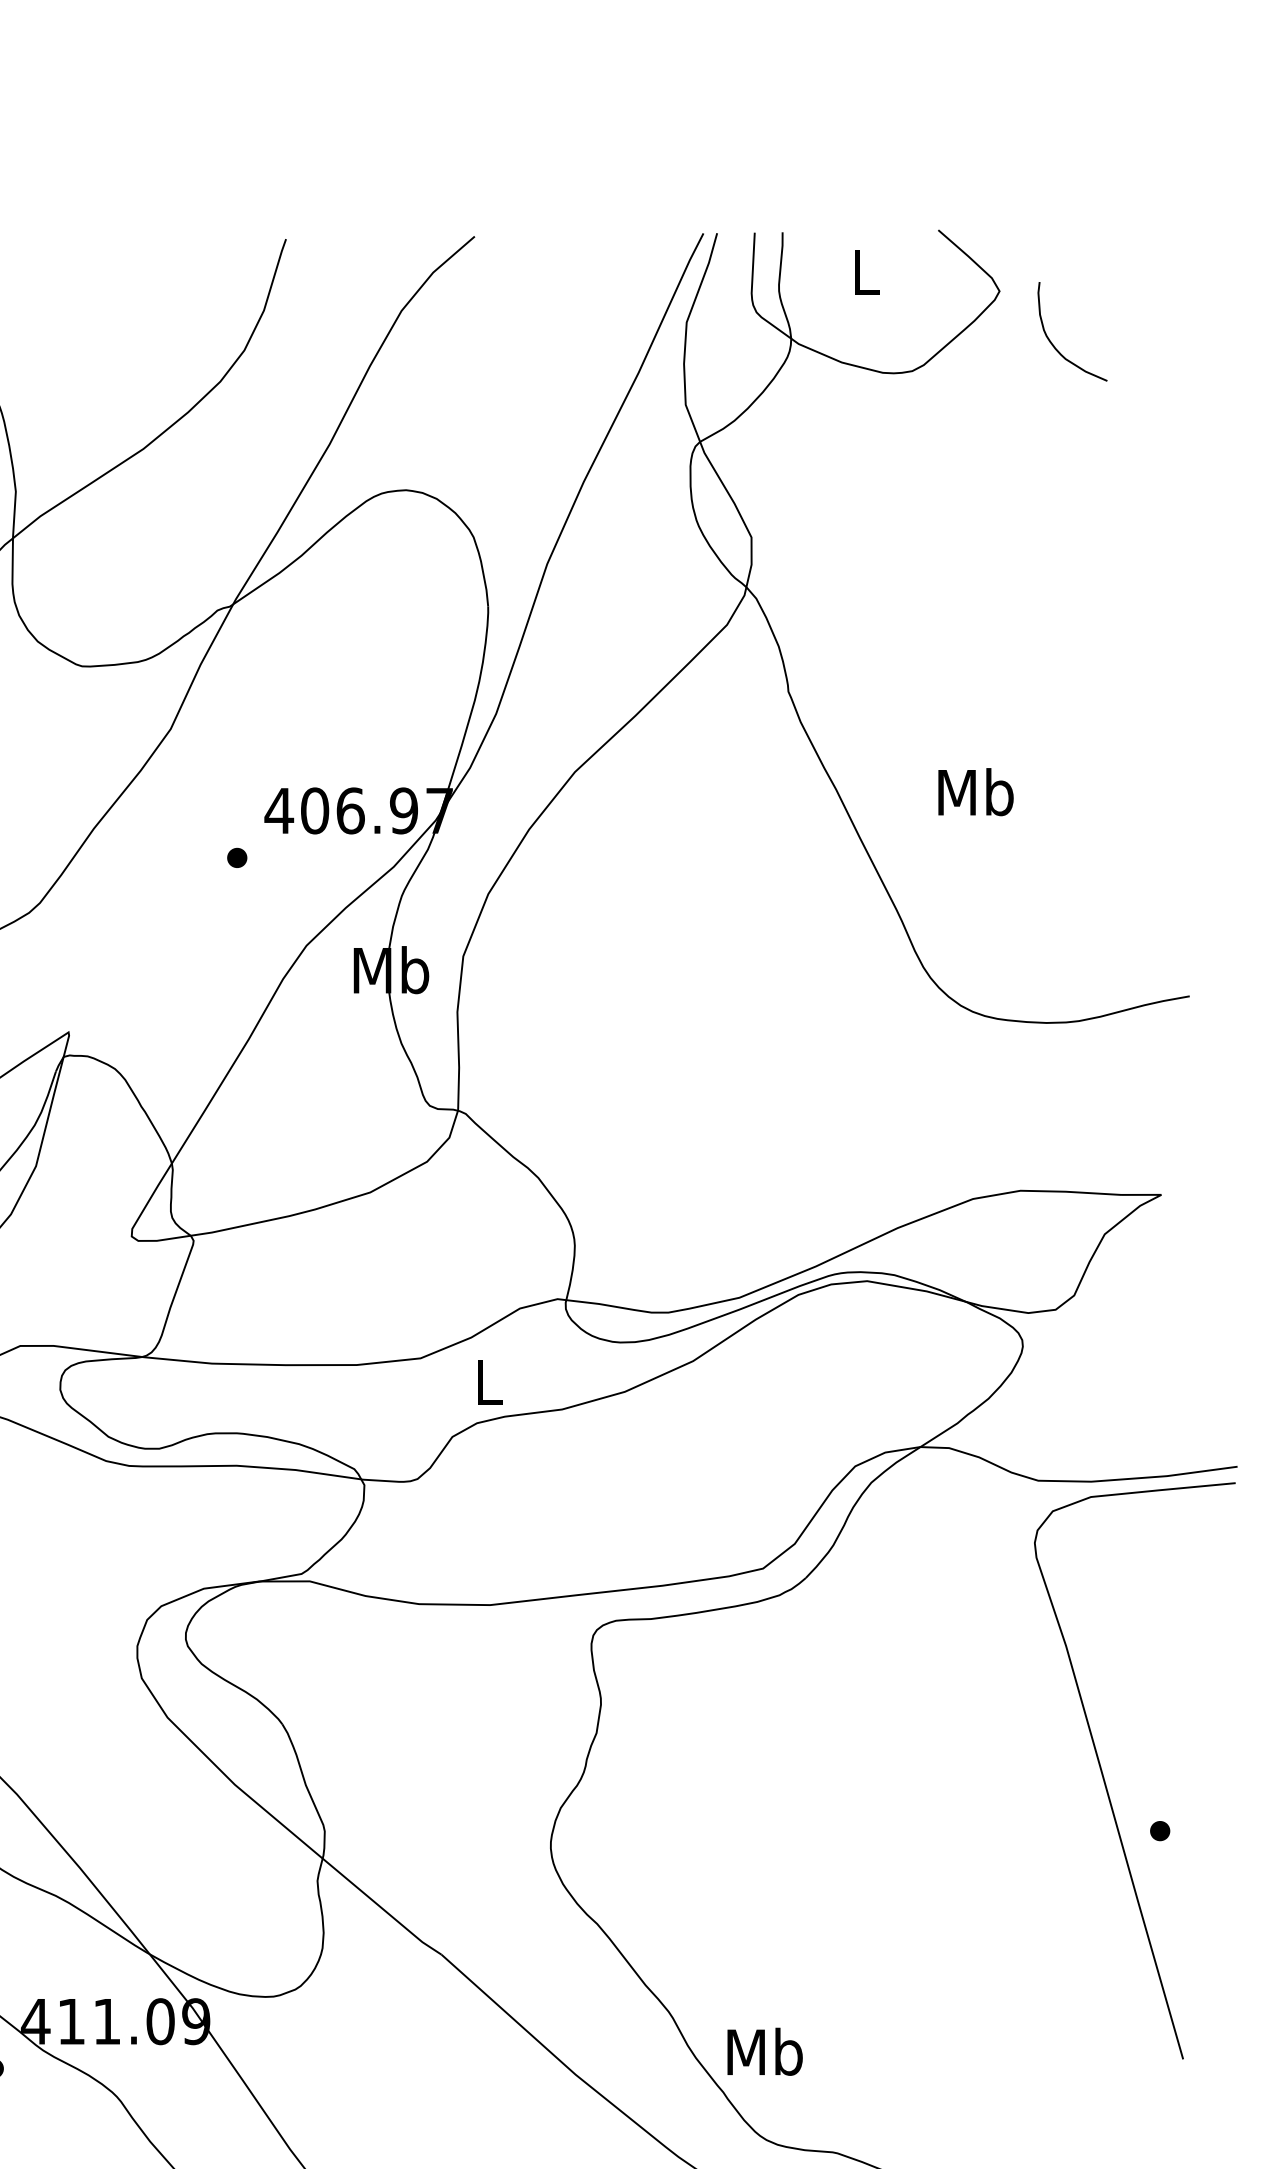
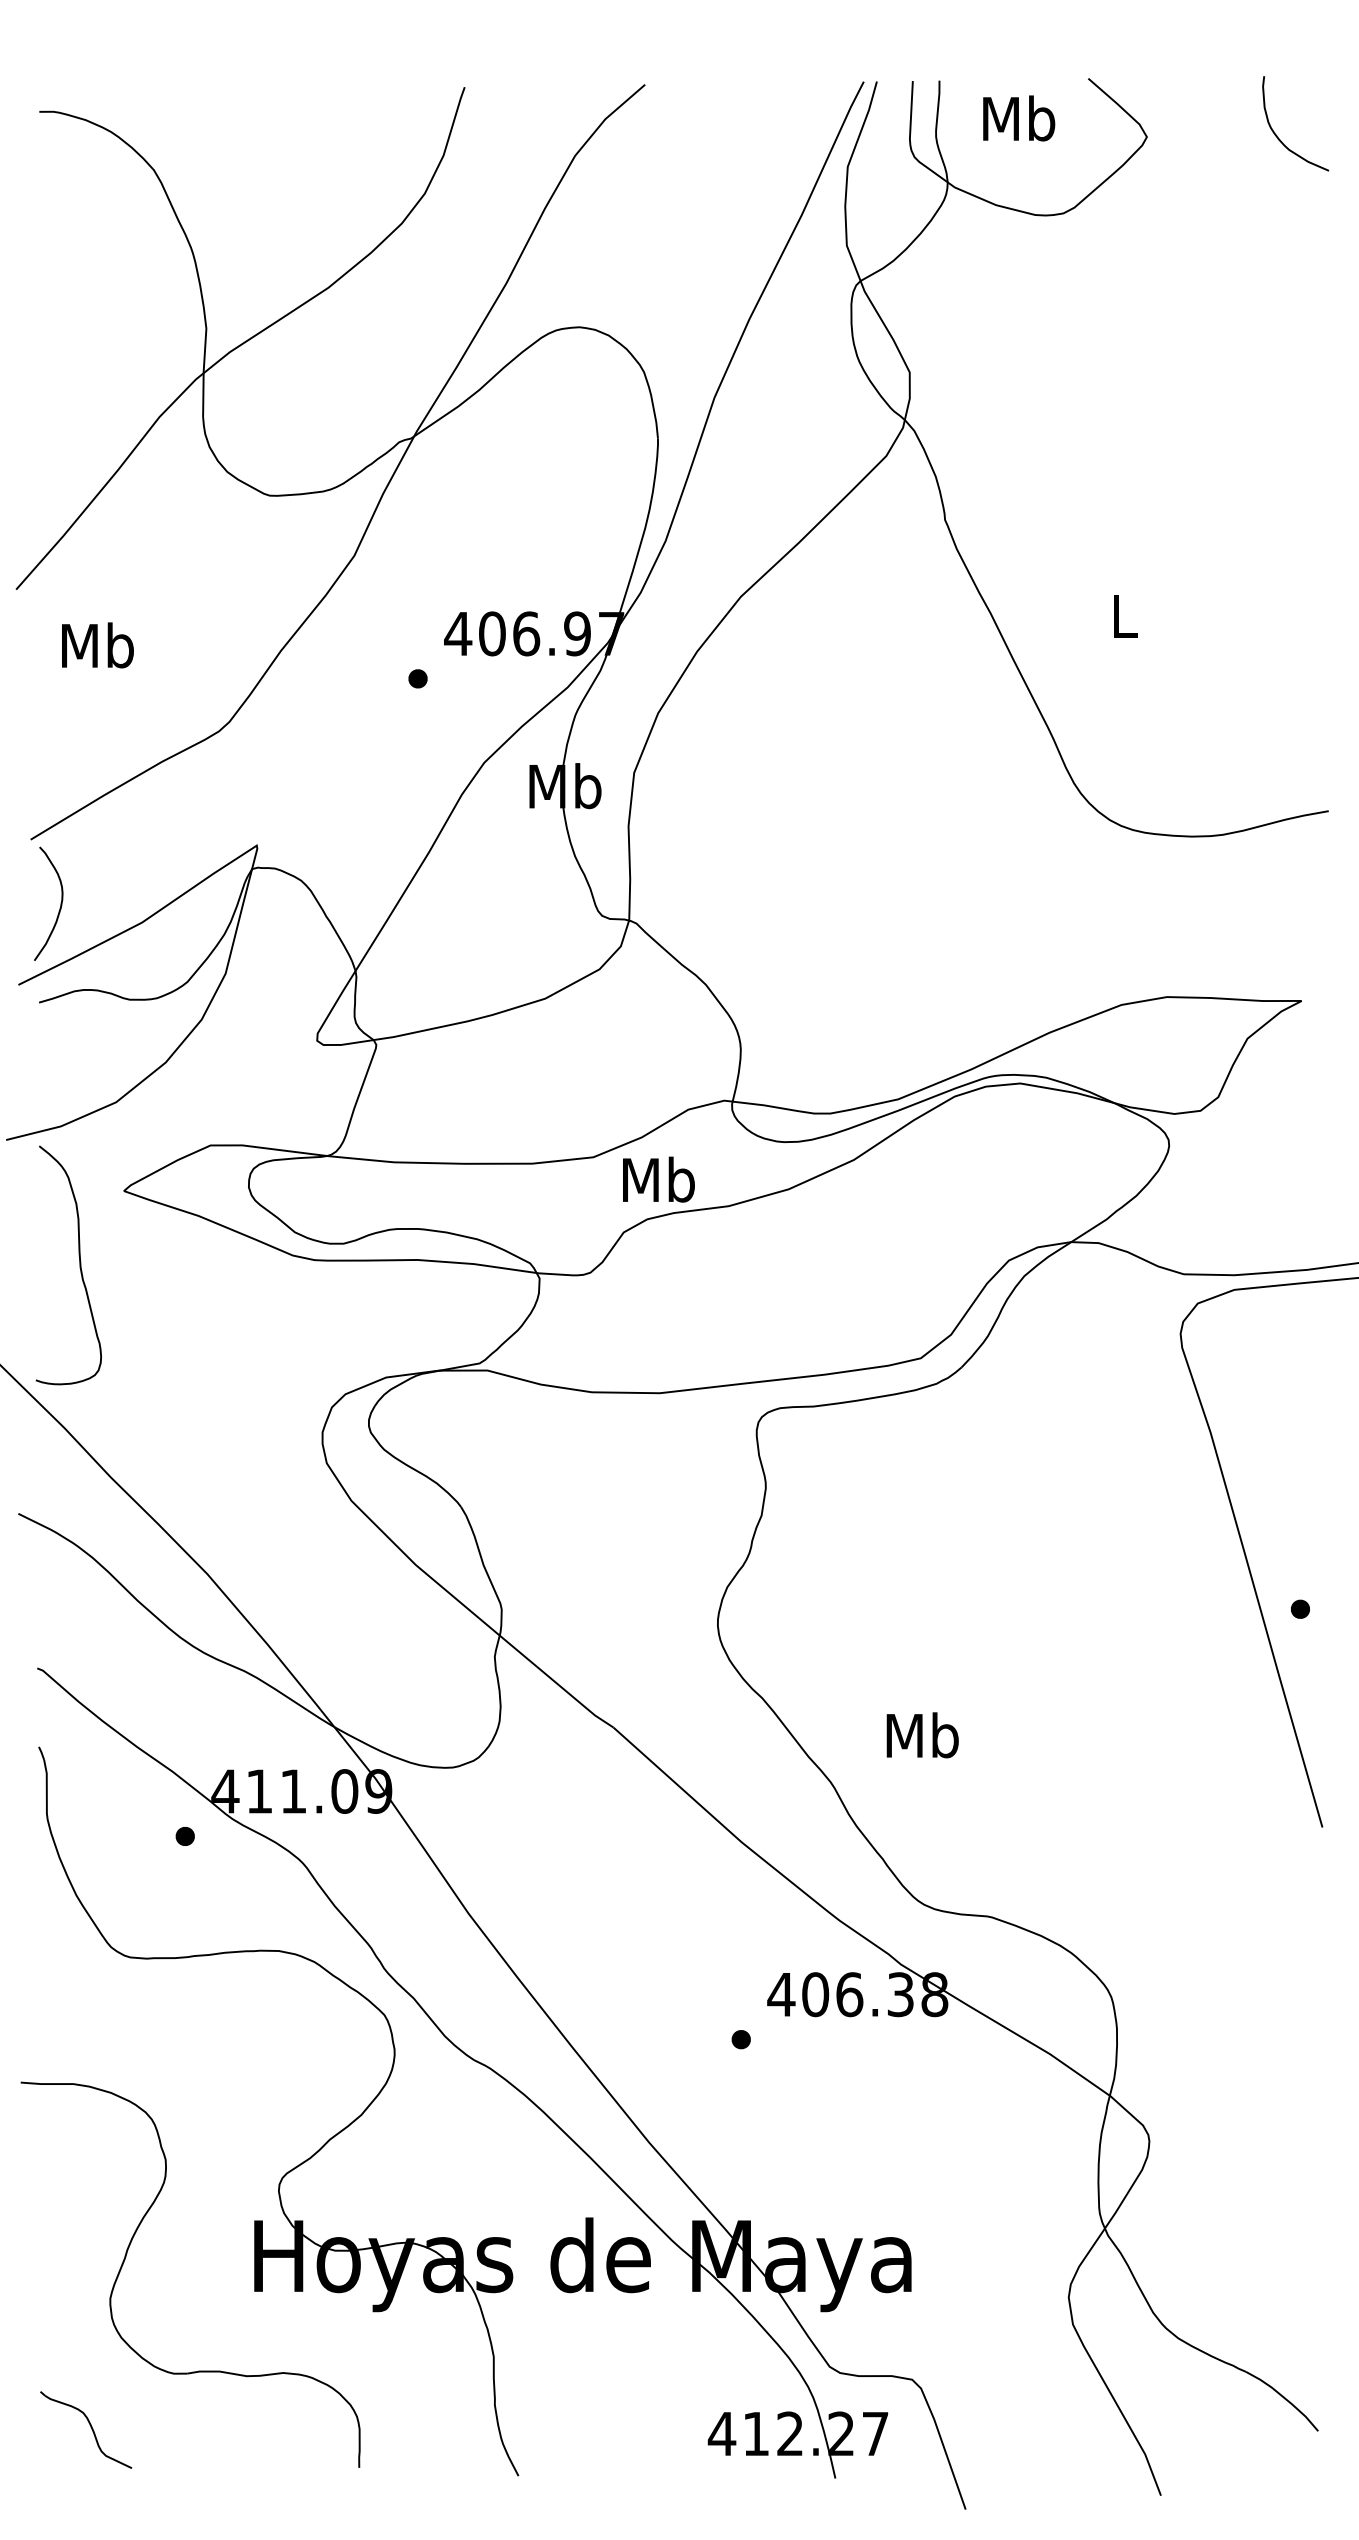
text: (866, 271) -> (1019, 118), L -> Mb
curve: (1053, 344) -> (1277, 135), moved
text: (976, 791) -> (1124, 615), Mb -> L
text: (488, 1381) -> (658, 1179), L -> Mb
text: (764, 2051) -> (922, 1735), moved

